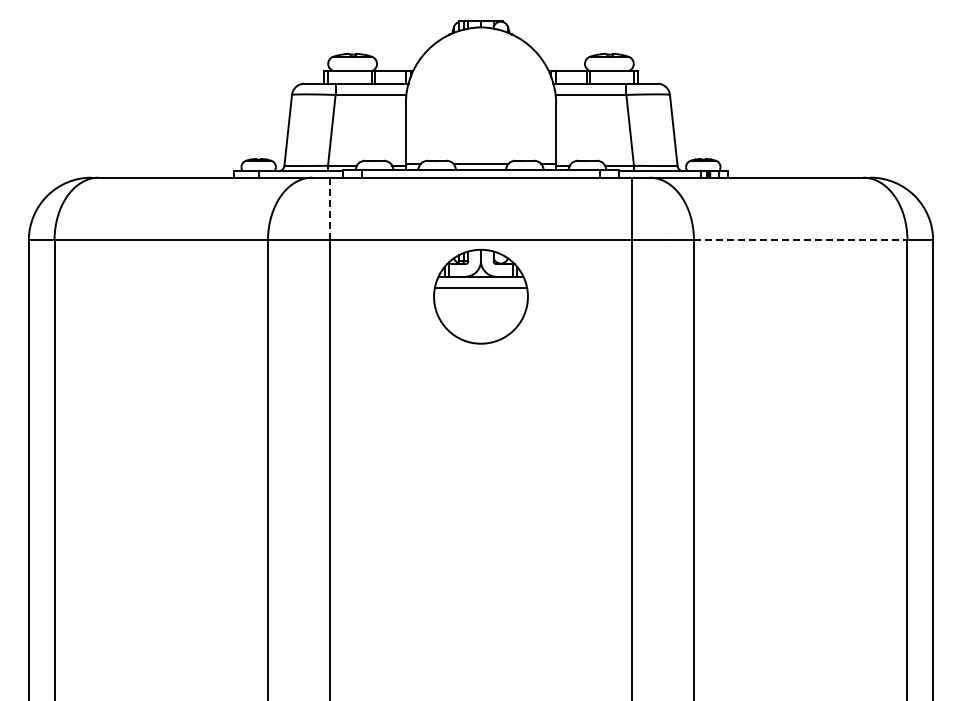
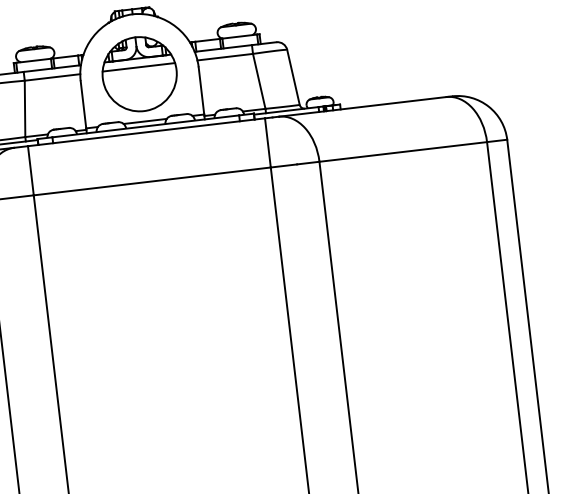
line: (330, 209) -> (31, 171), dashed -> solid
line: (800, 240) -> (403, 152), dashed -> solid
part: (480, 296) -> (139, 74), moved

